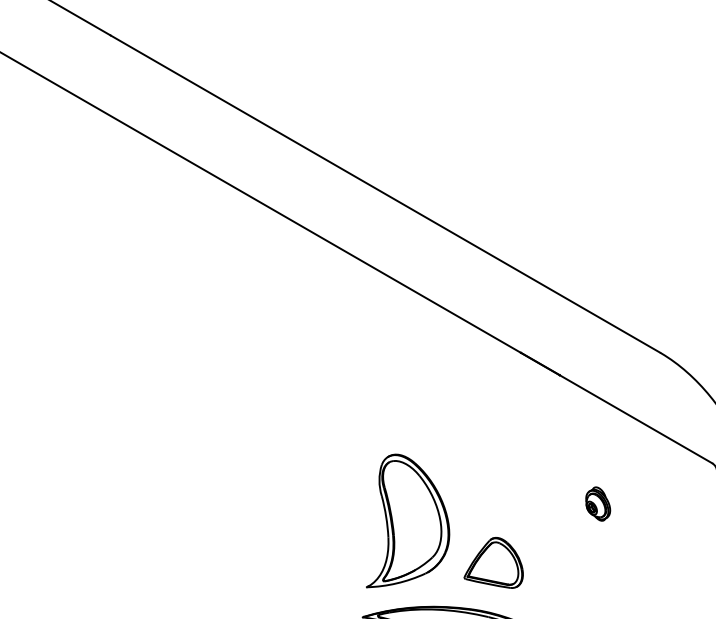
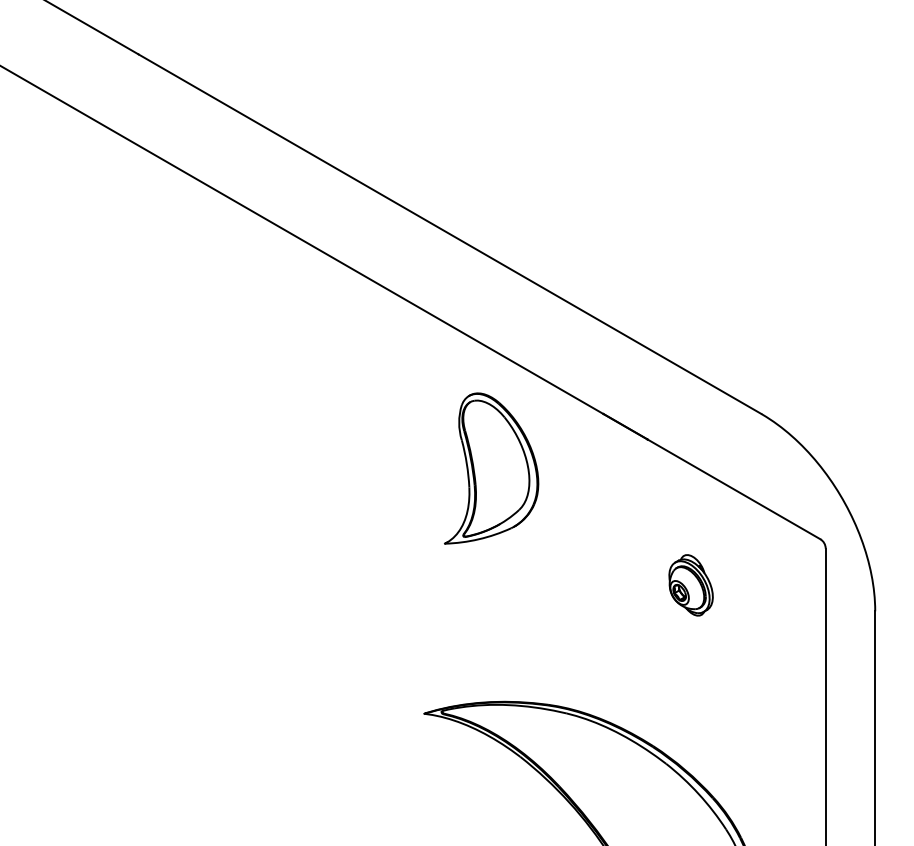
part: (597, 504) -> (690, 585), size x1.6
part: (407, 520) -> (491, 468), moved
part: (493, 562) -> (572, 651), removed

